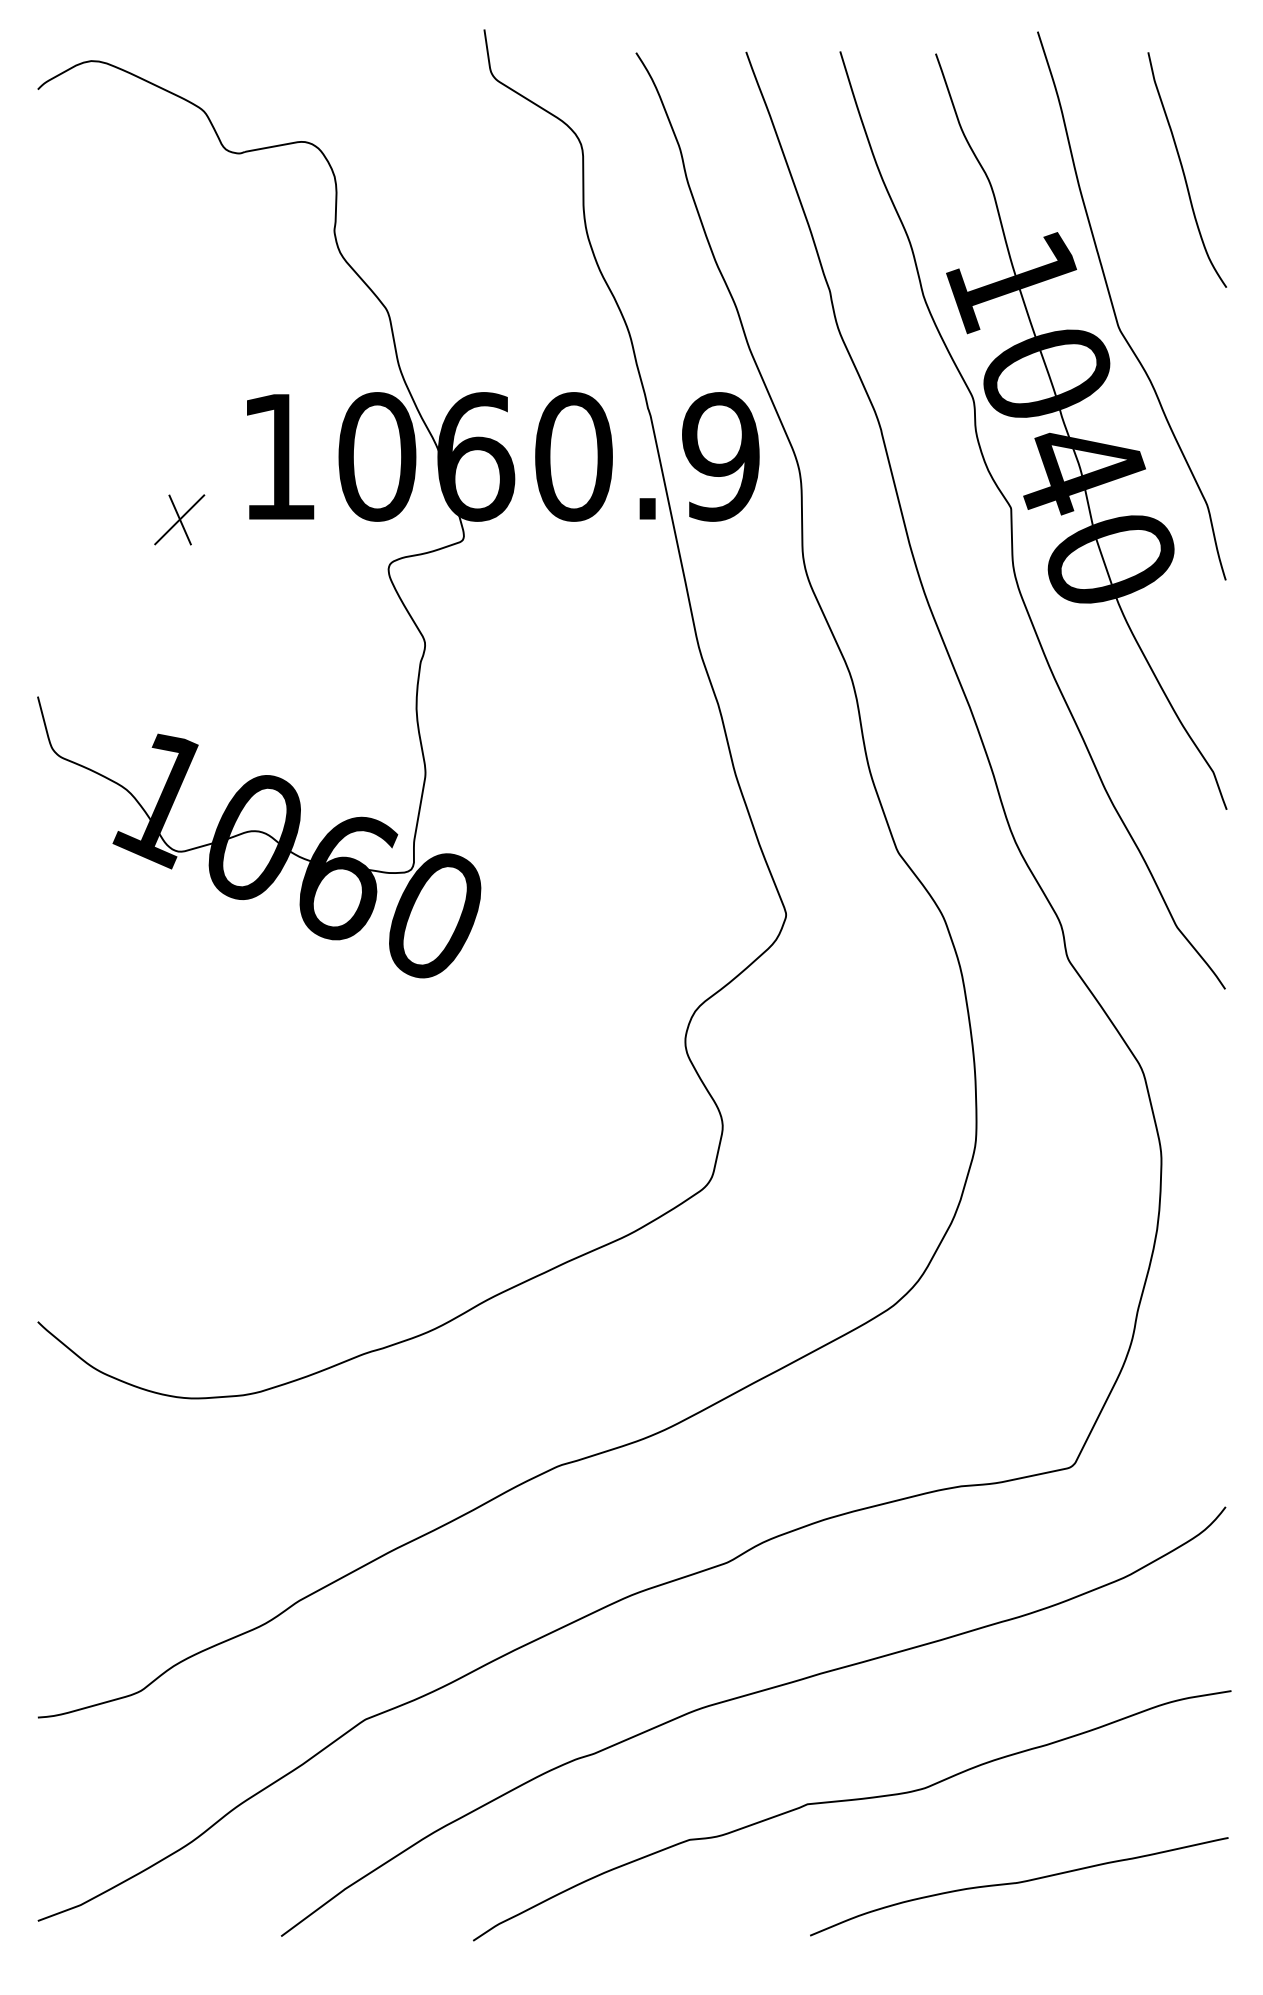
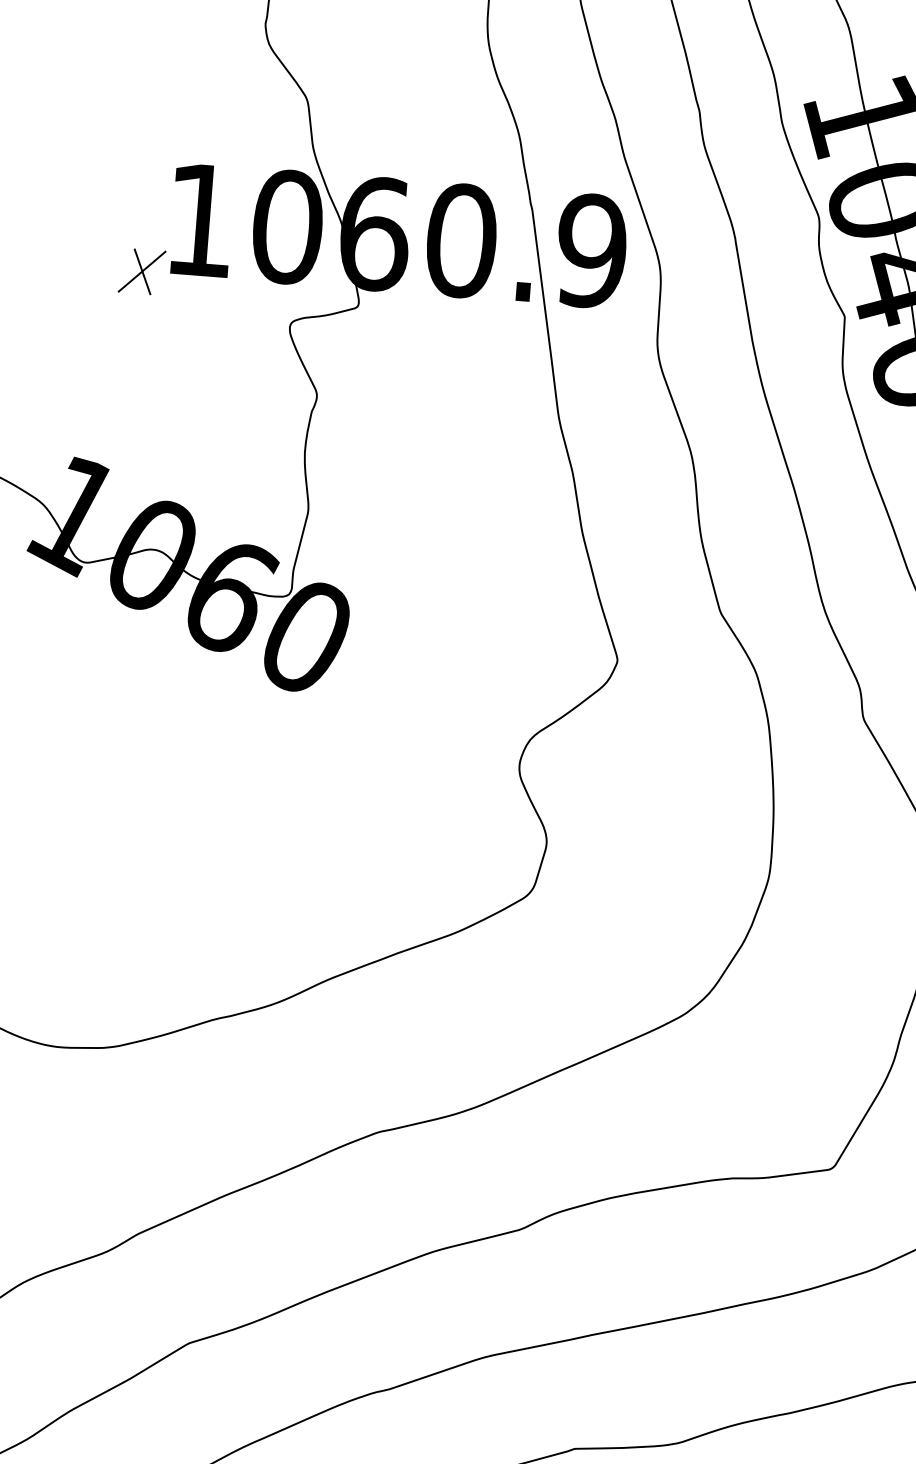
part: (179, 519) -> (141, 271), moved

